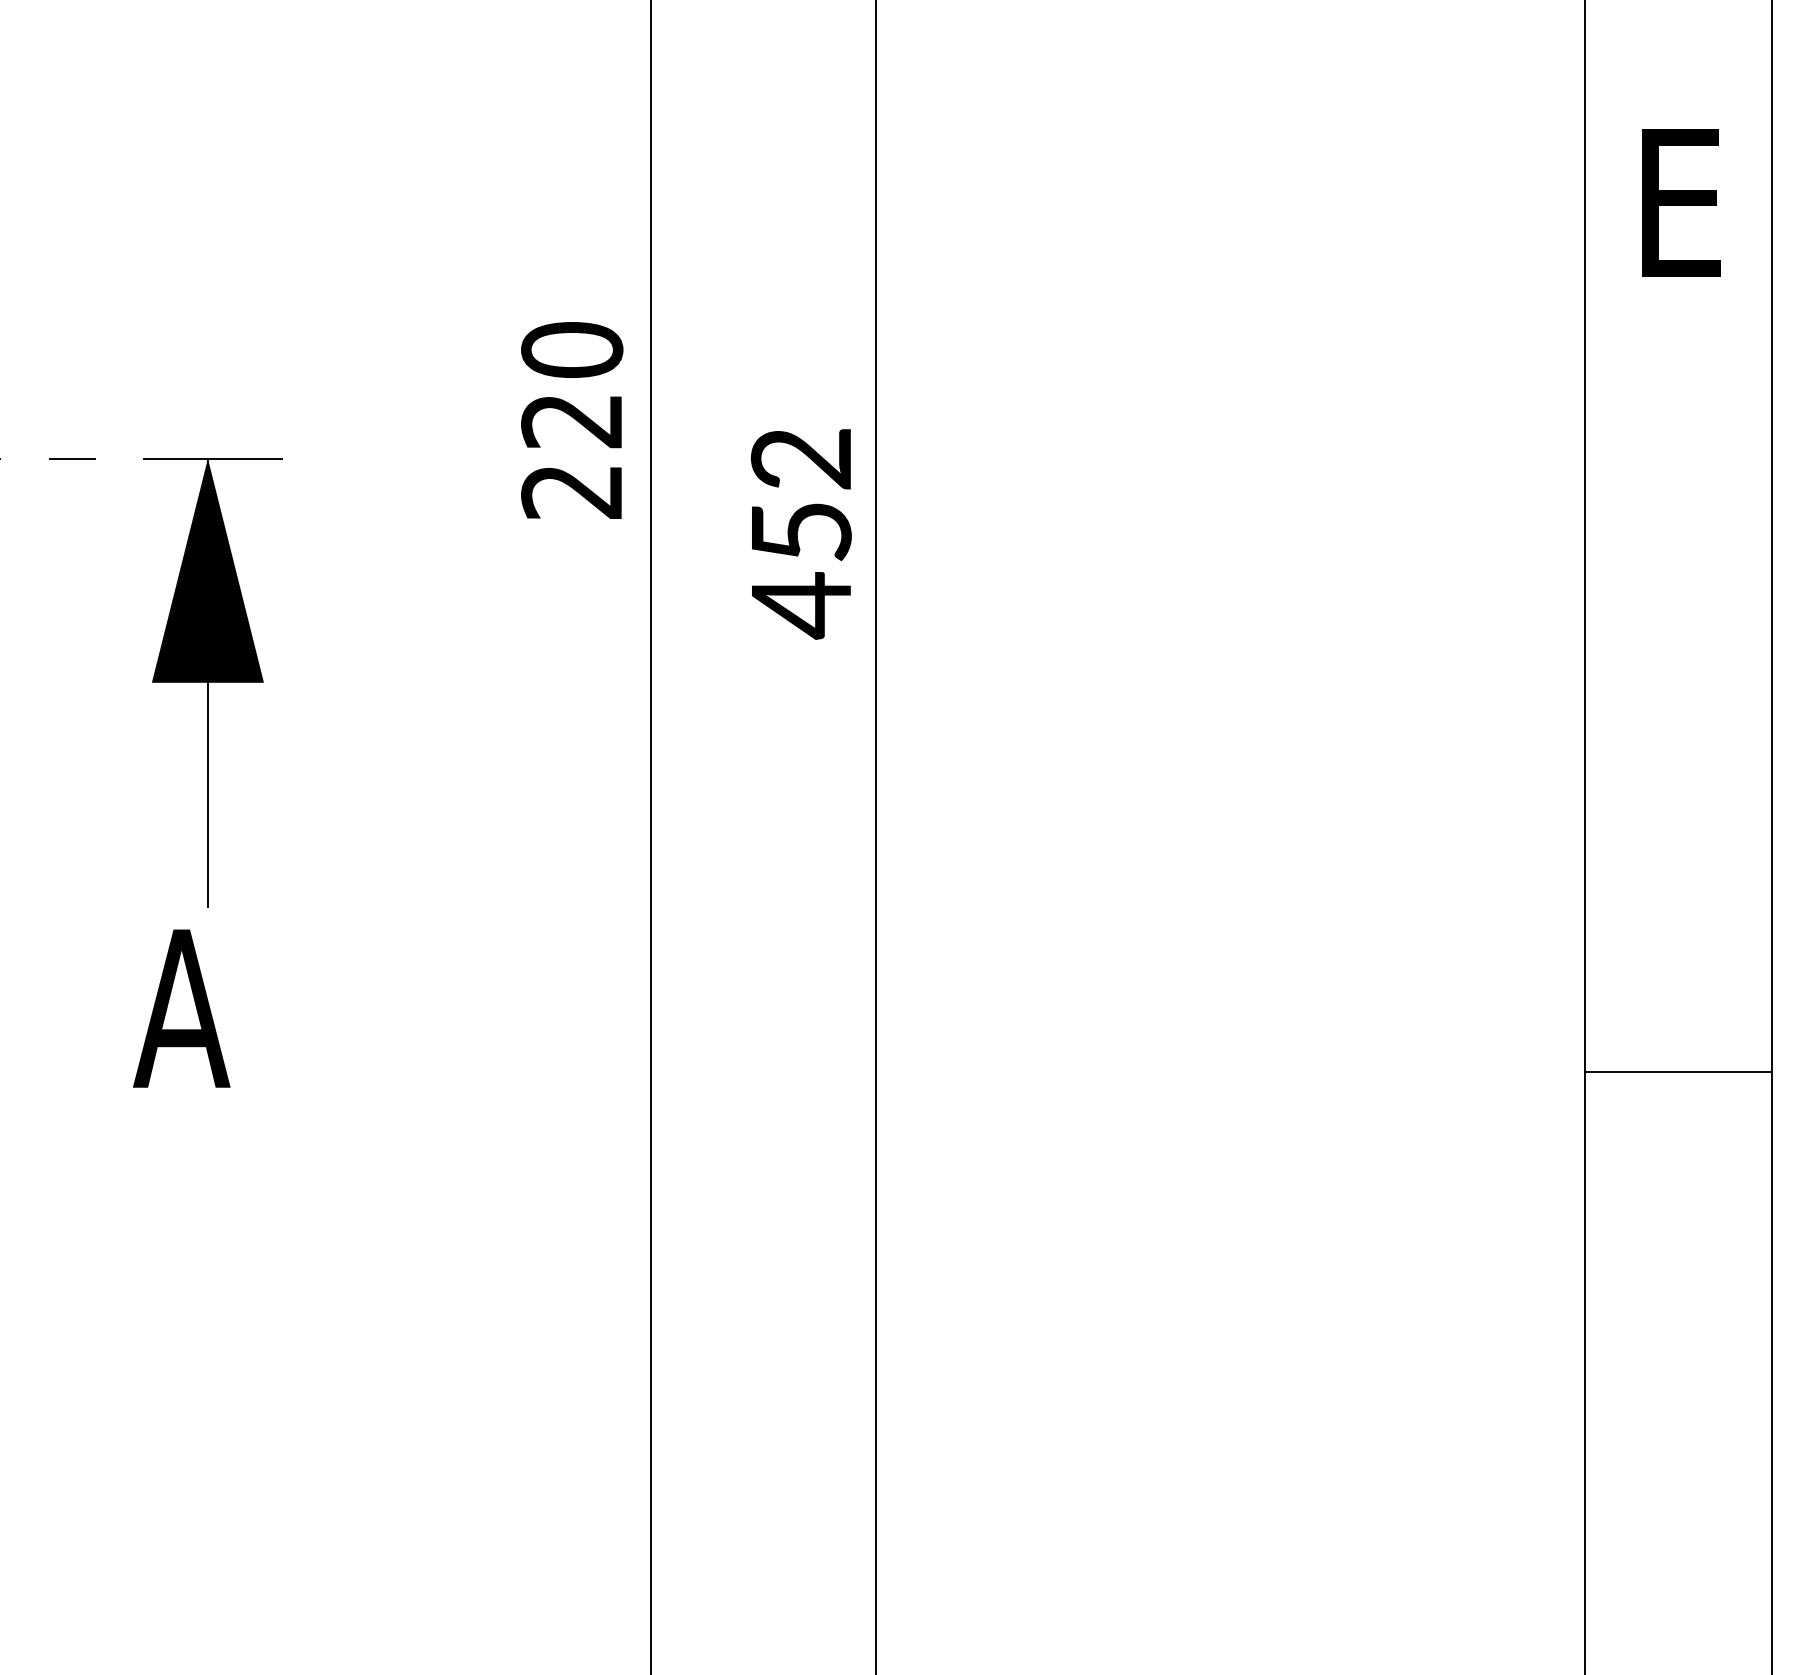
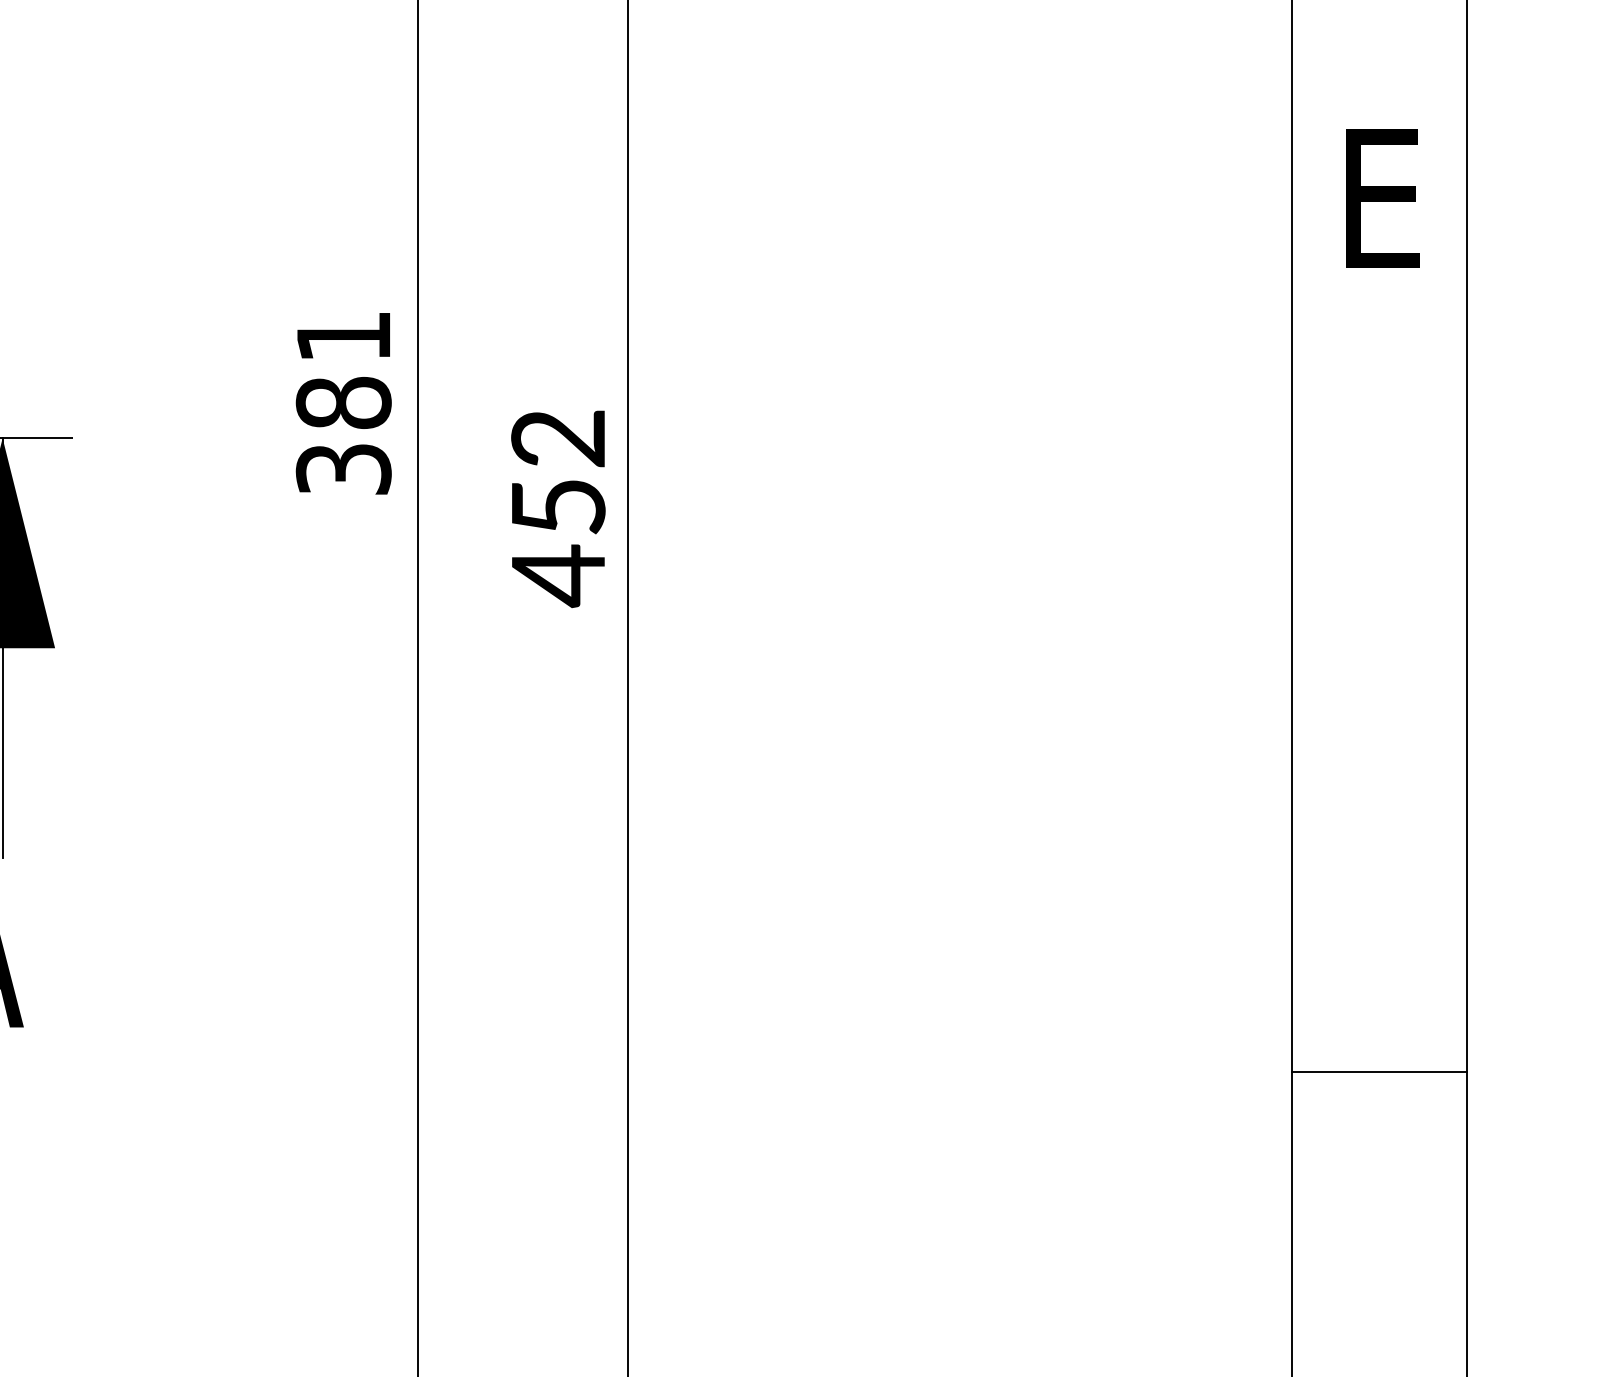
text: (572, 420) -> (344, 402), 220 -> 381
line: (1677, 1072) -> (1378, 1072), moved

